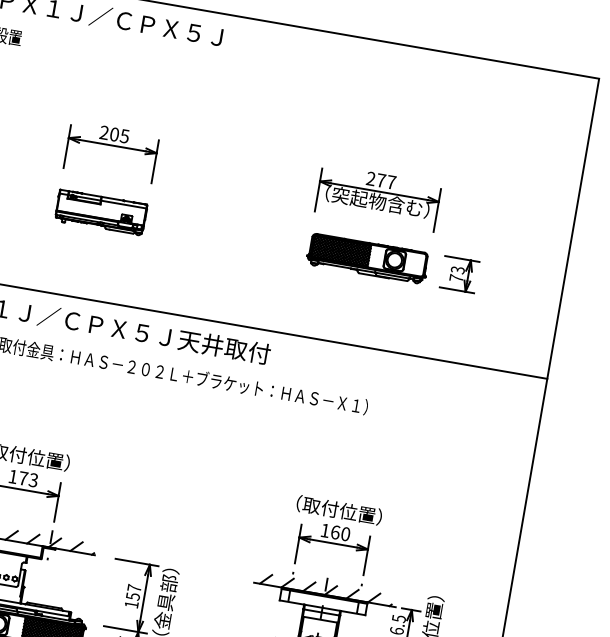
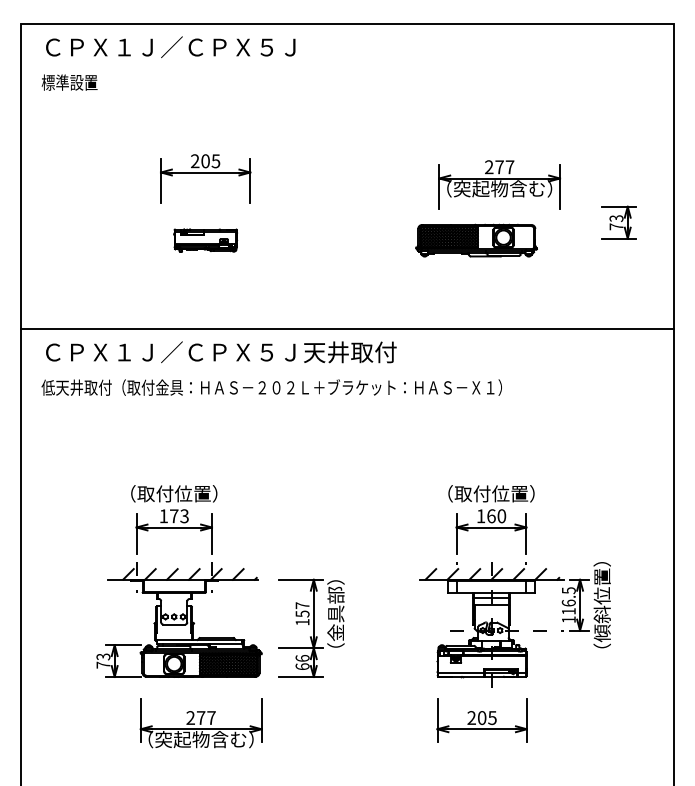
part: (378, 197) -> (499, 184), moved
part: (101, 212) -> (205, 240), size x0.7
part: (459, 274) -> (618, 222), moved

